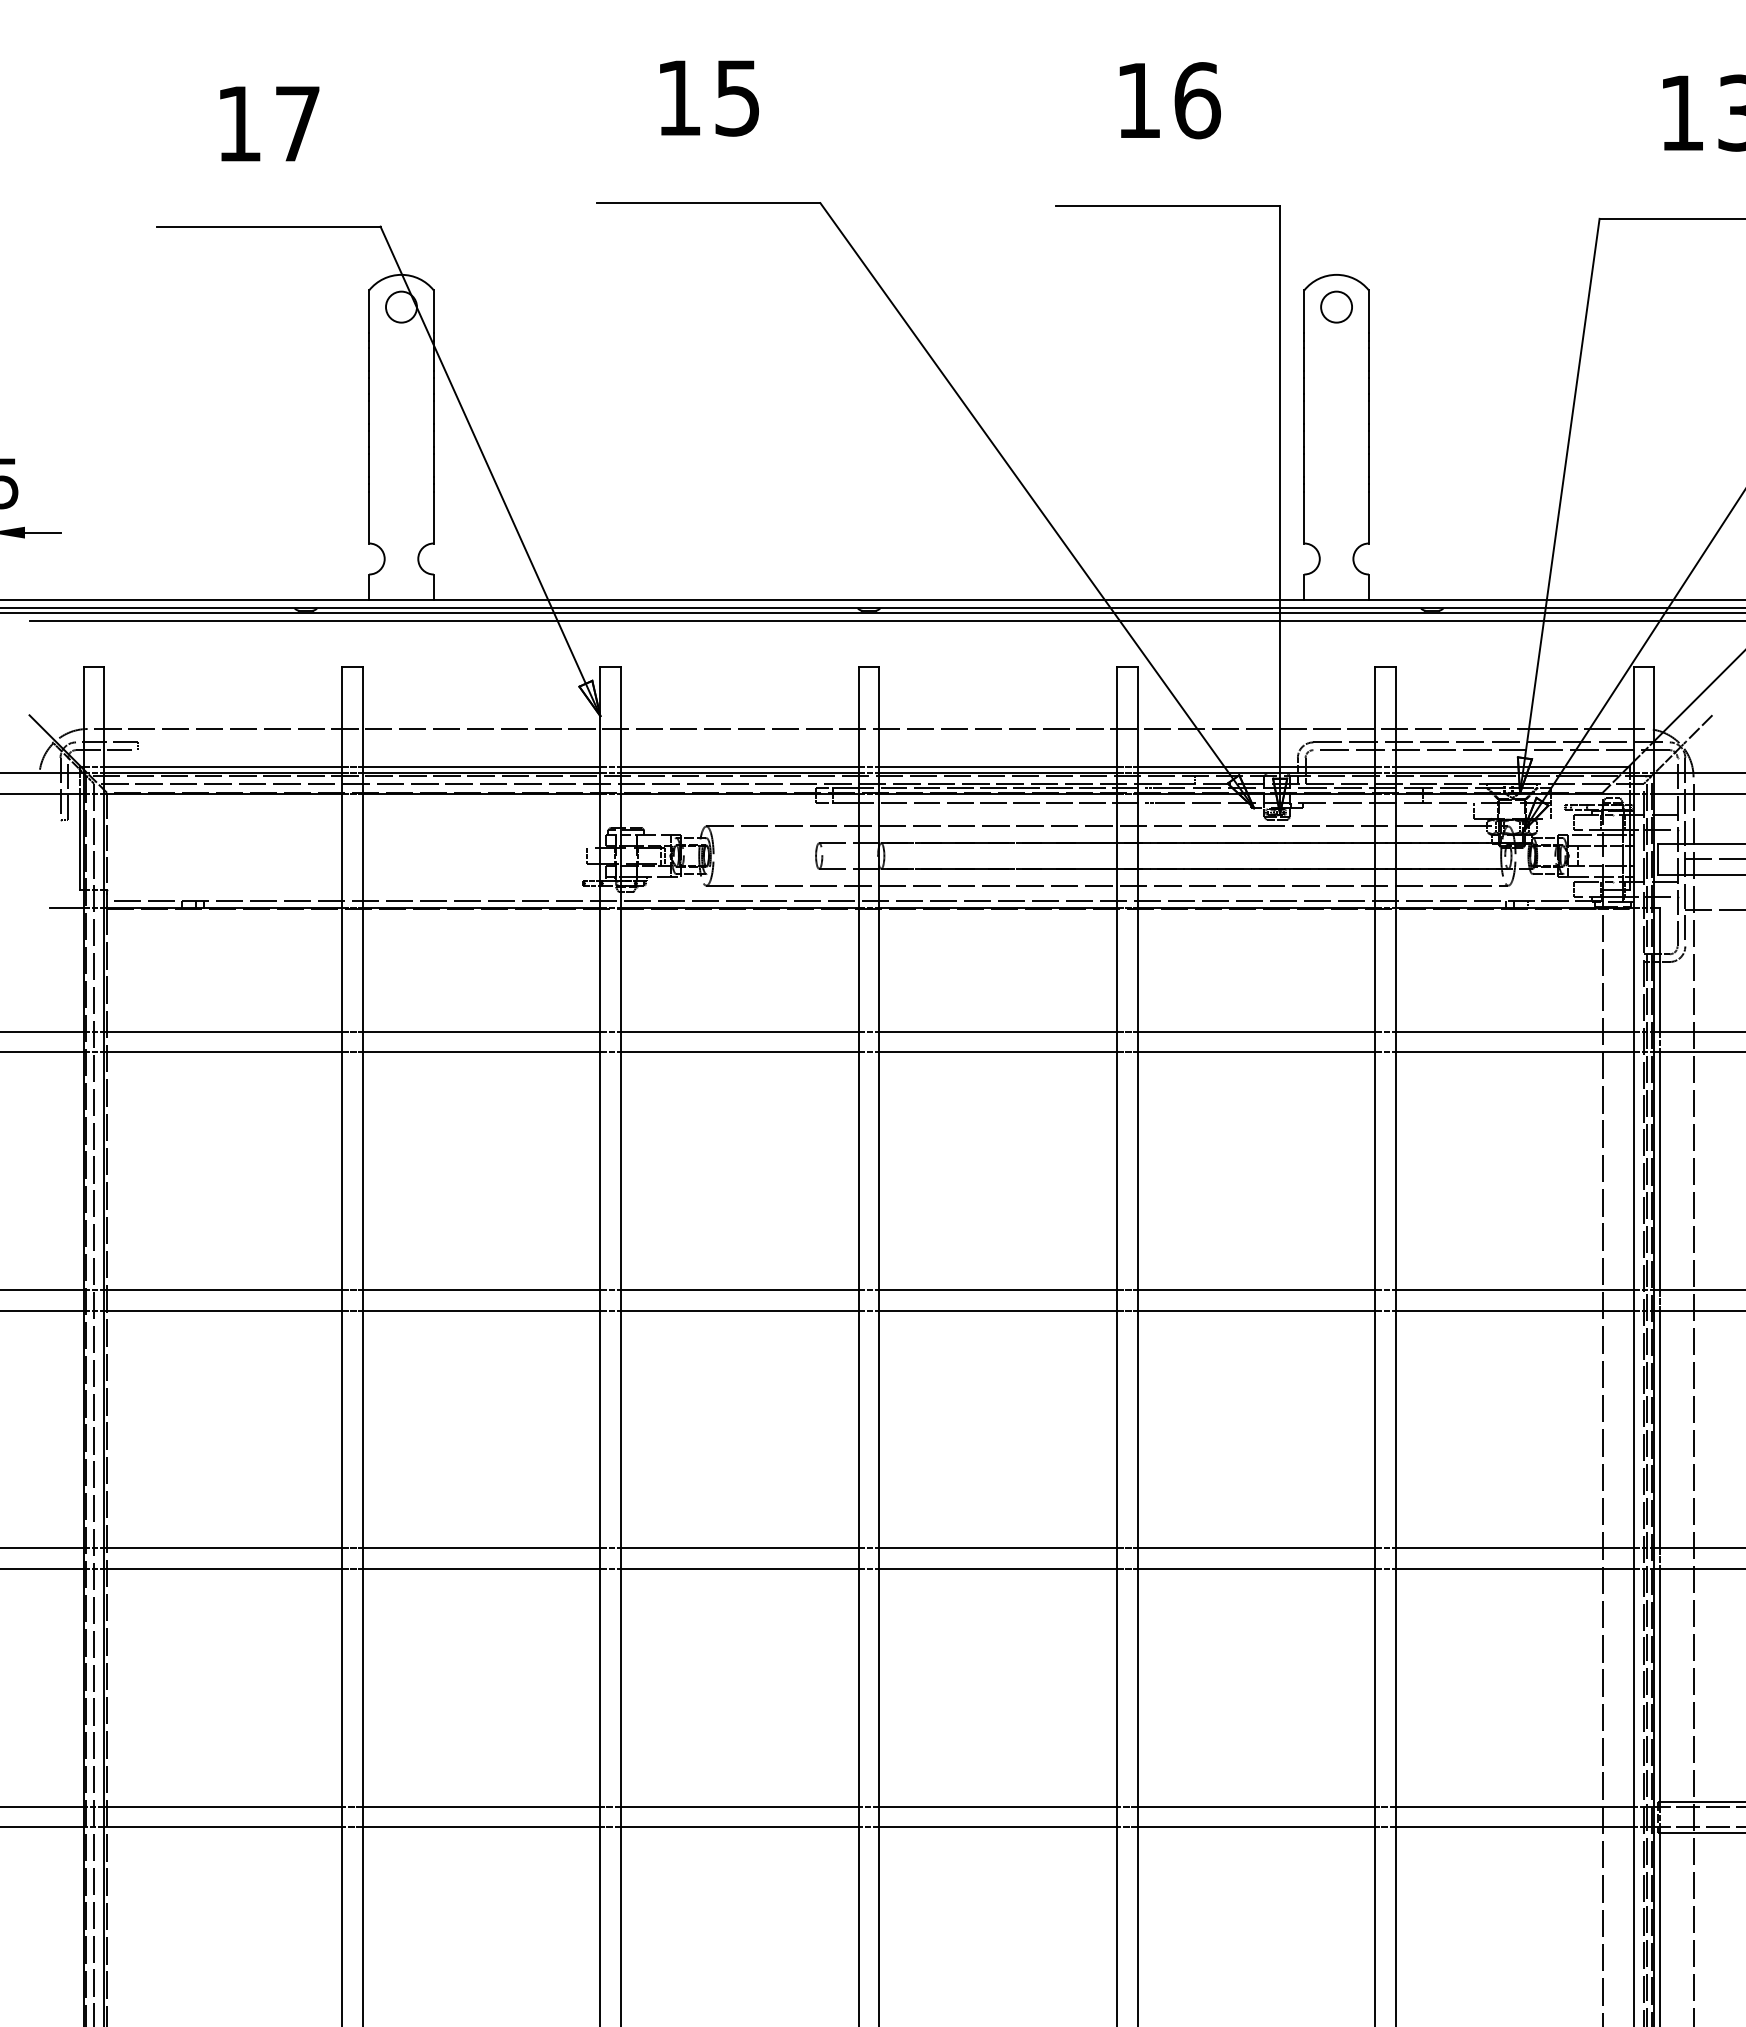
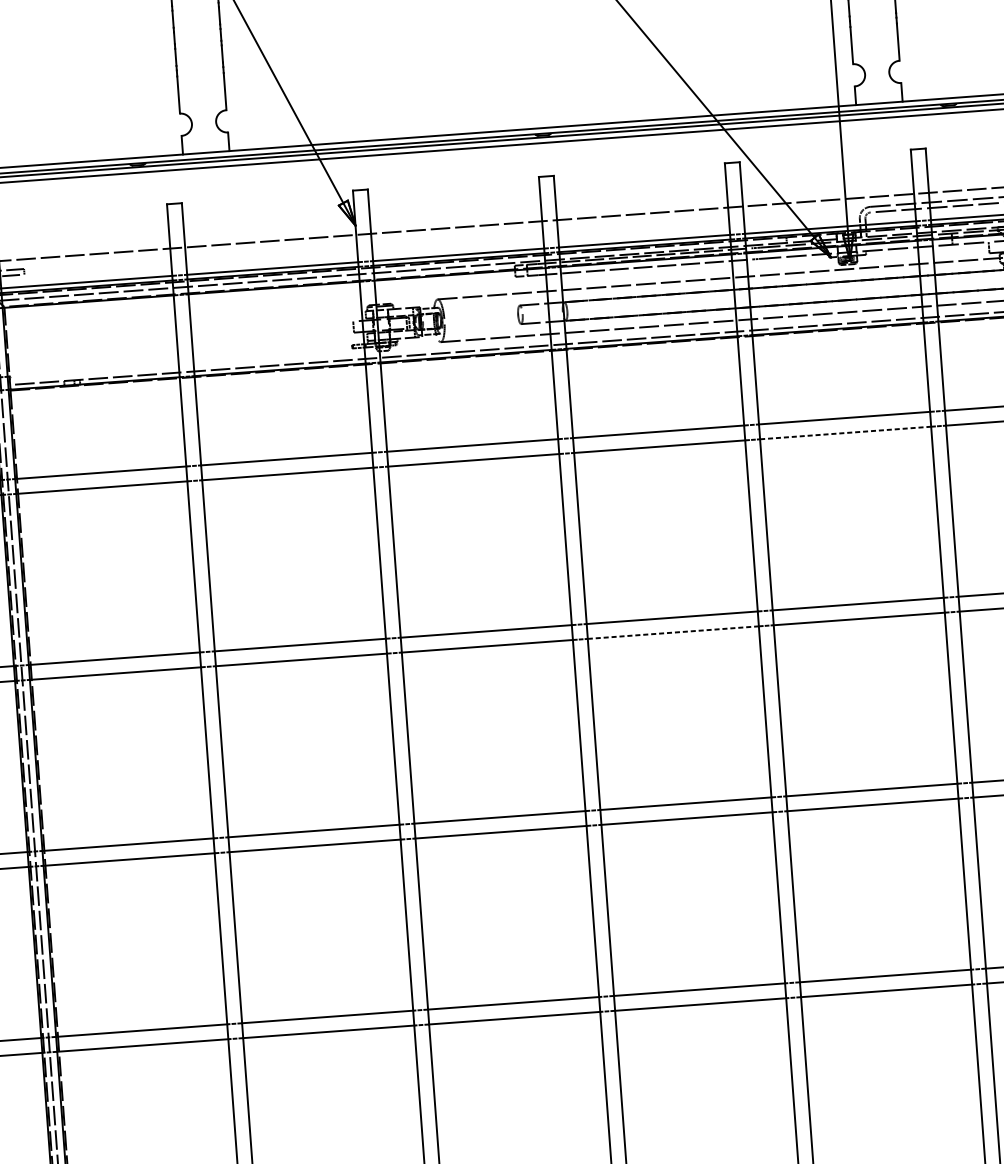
line: (1256, 1052) -> (845, 433), solid -> dashed
line: (998, 1310) -> (673, 632), solid -> dashed

